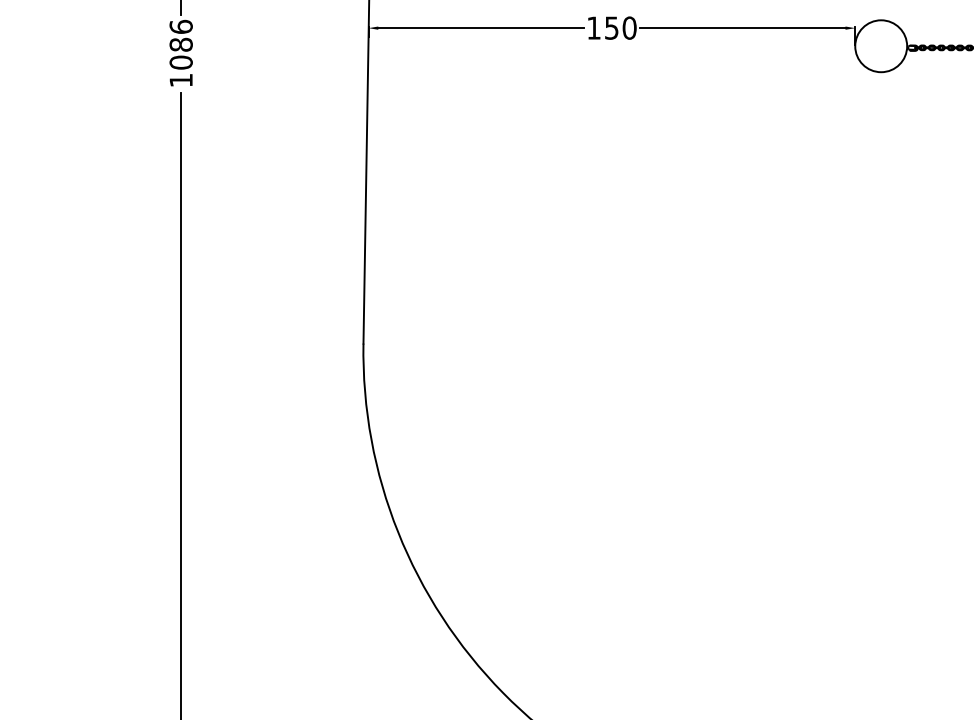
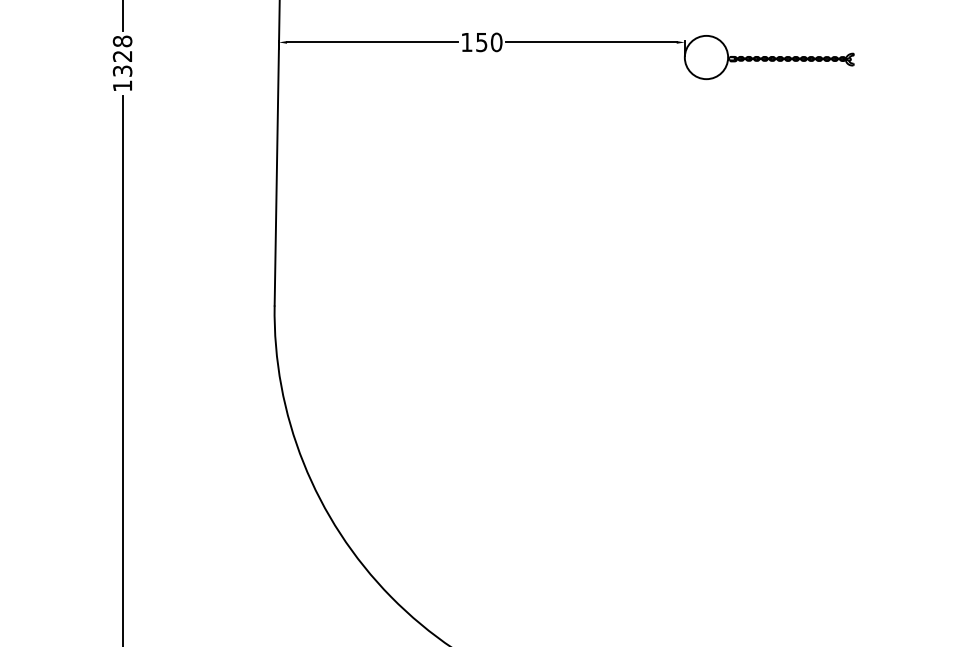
text: (181, 43) -> (122, 55), 1086 -> 1328

